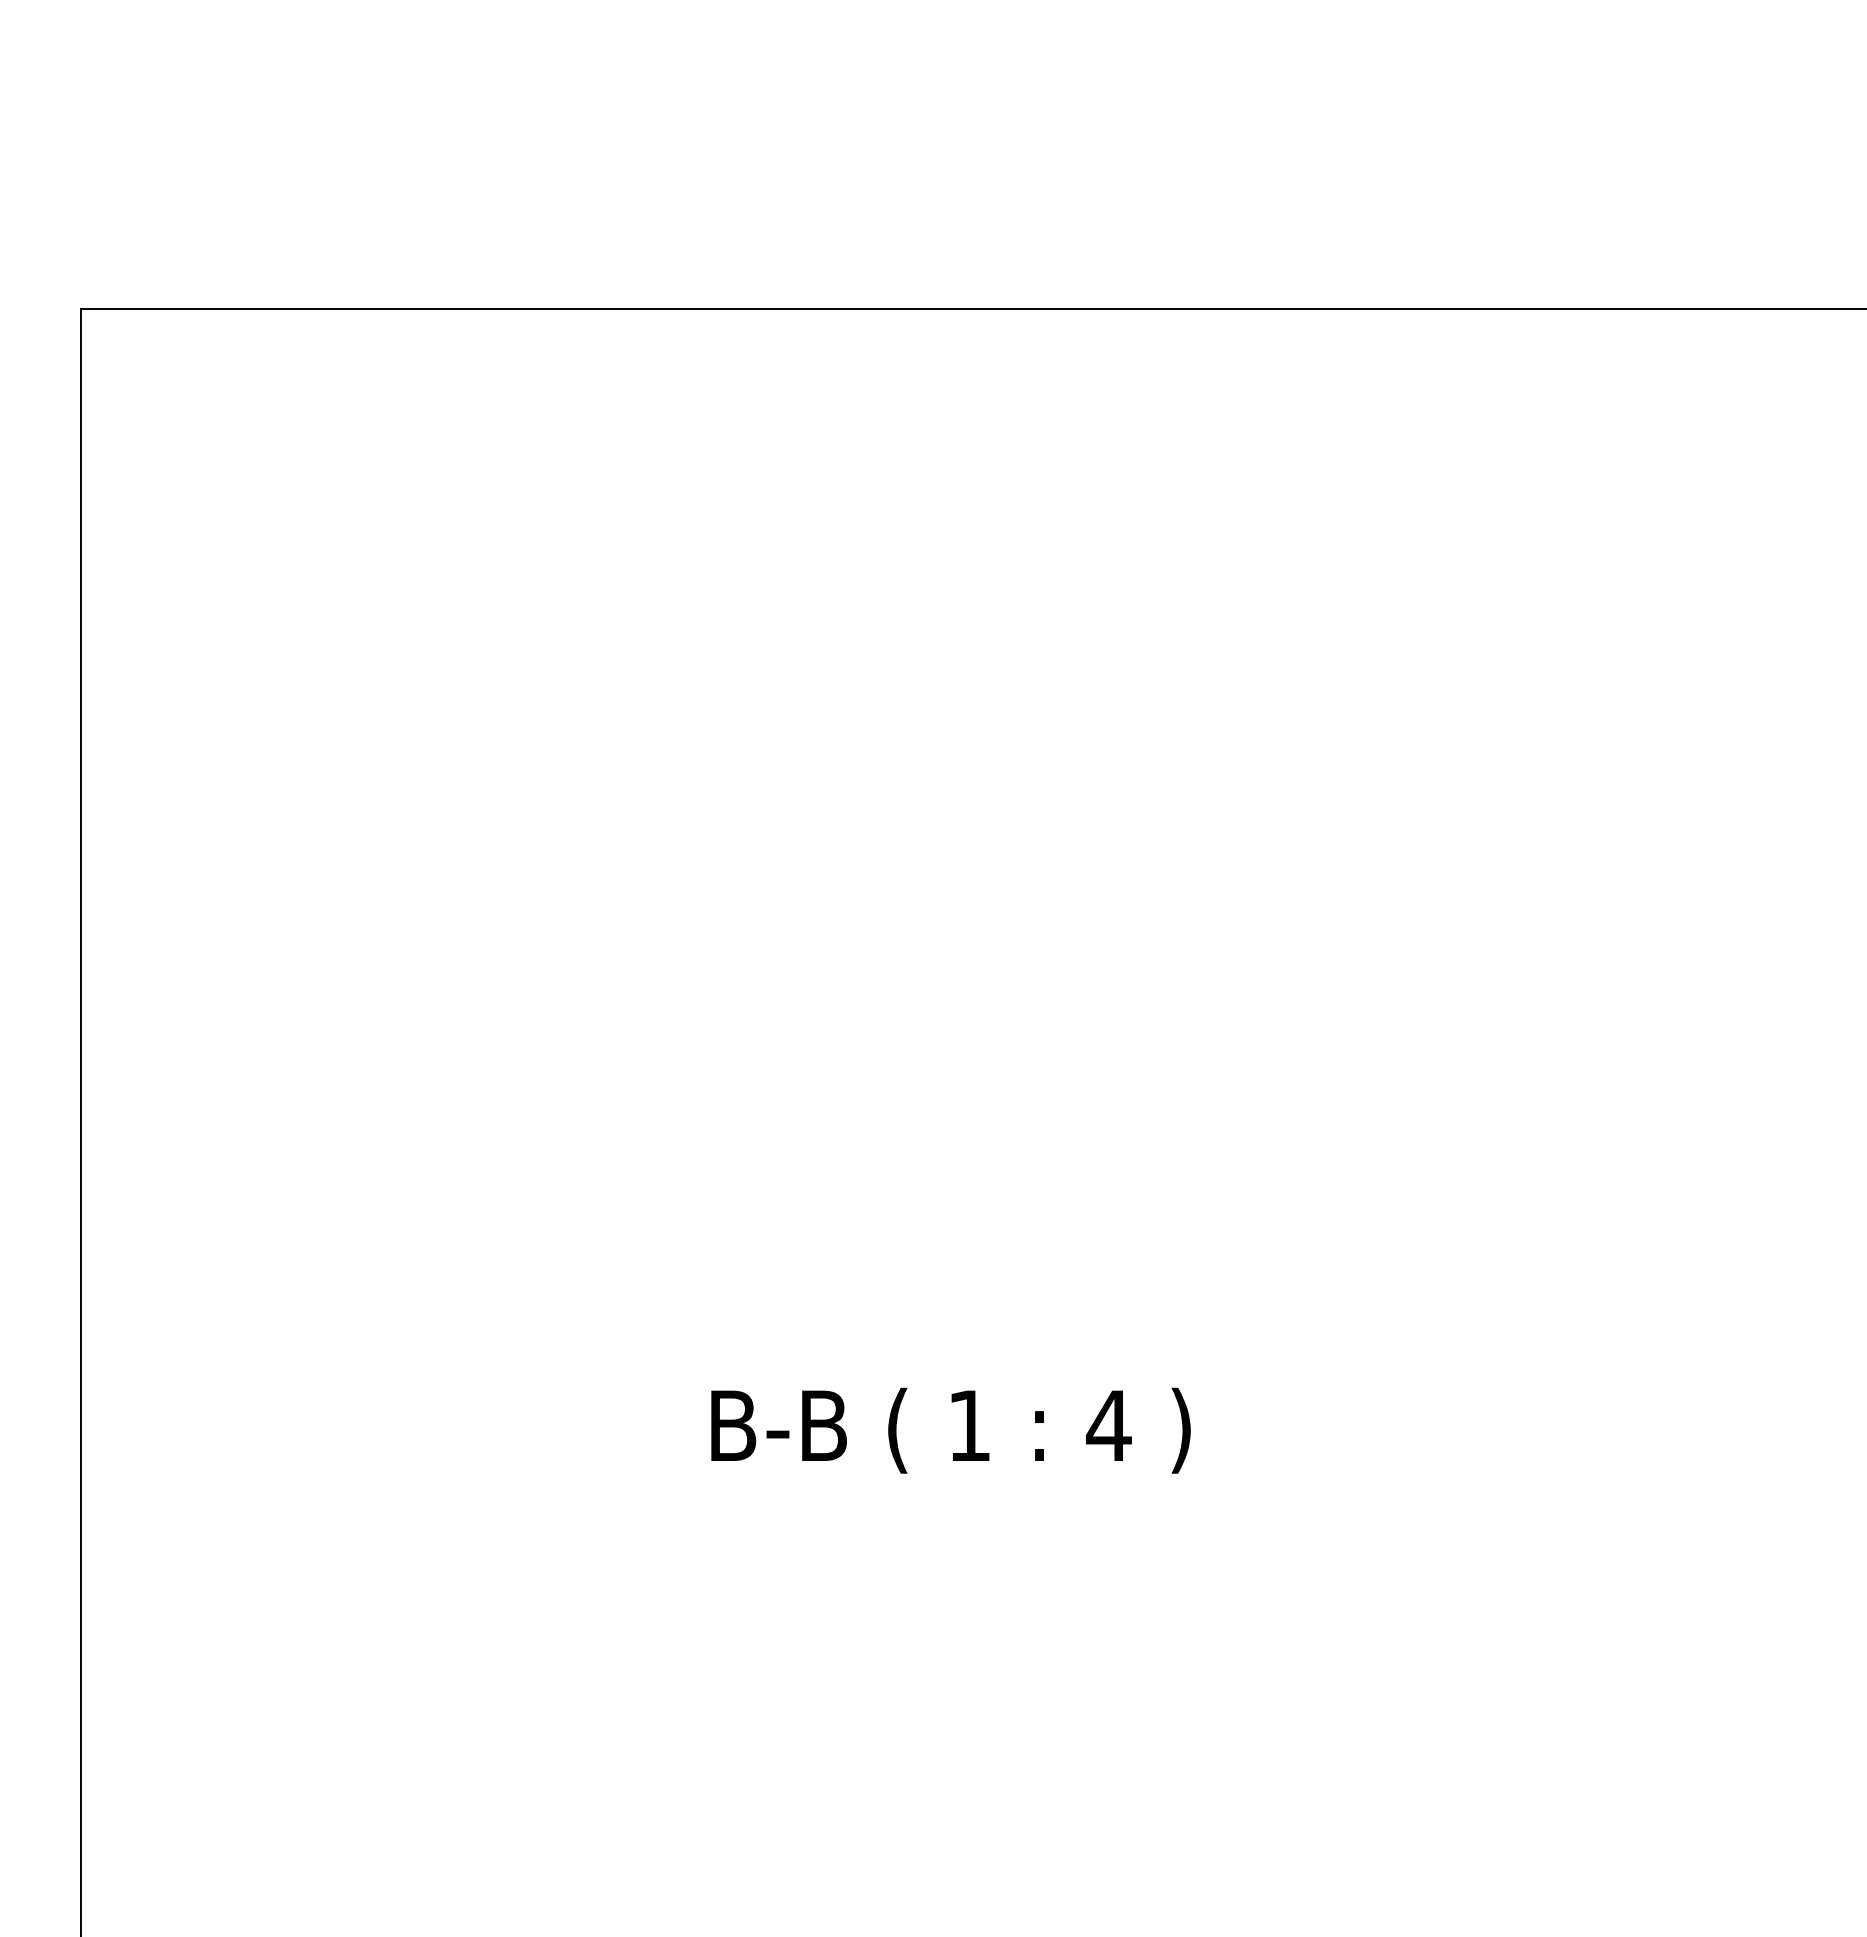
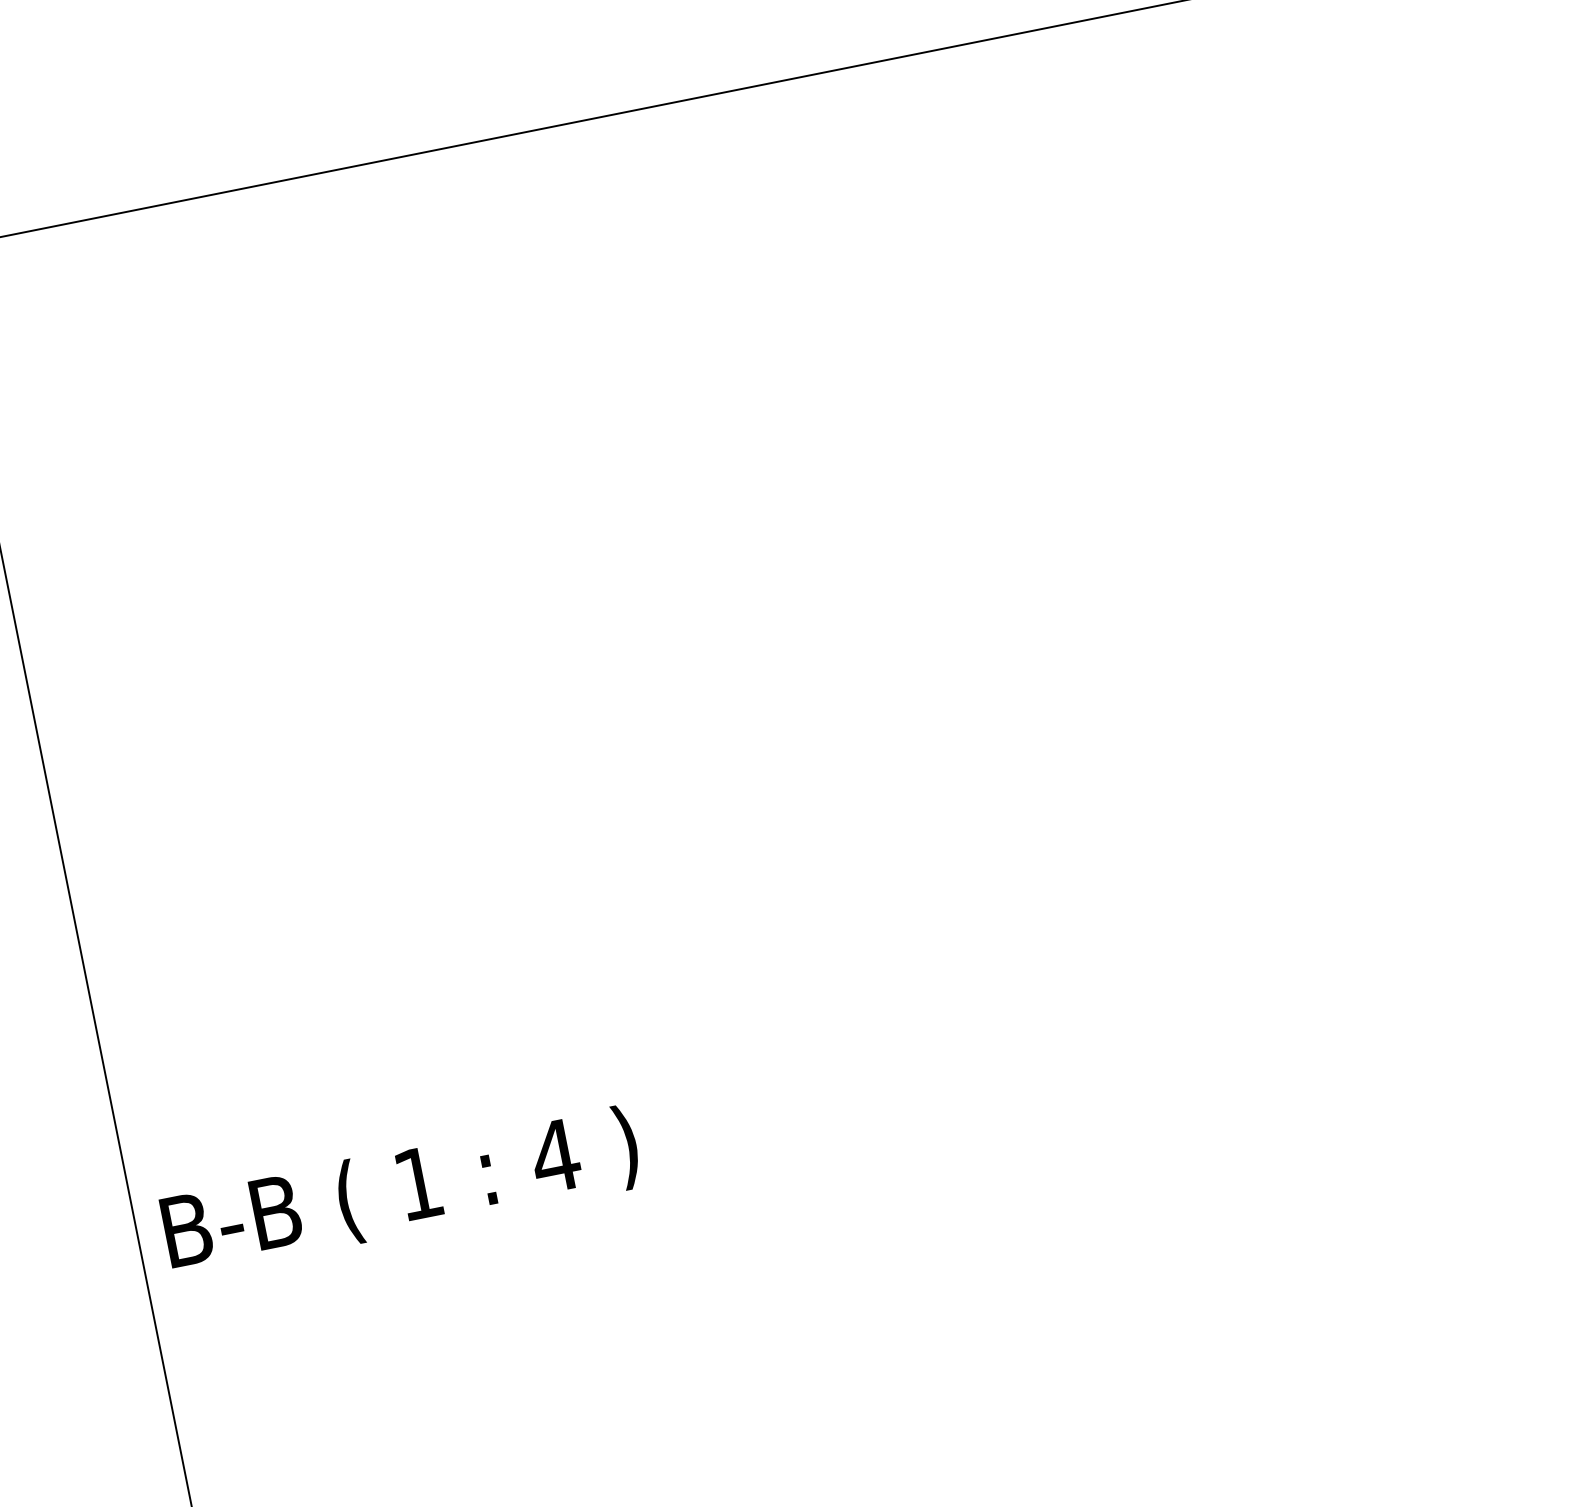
text: (950, 1430) -> (400, 1191), moved

